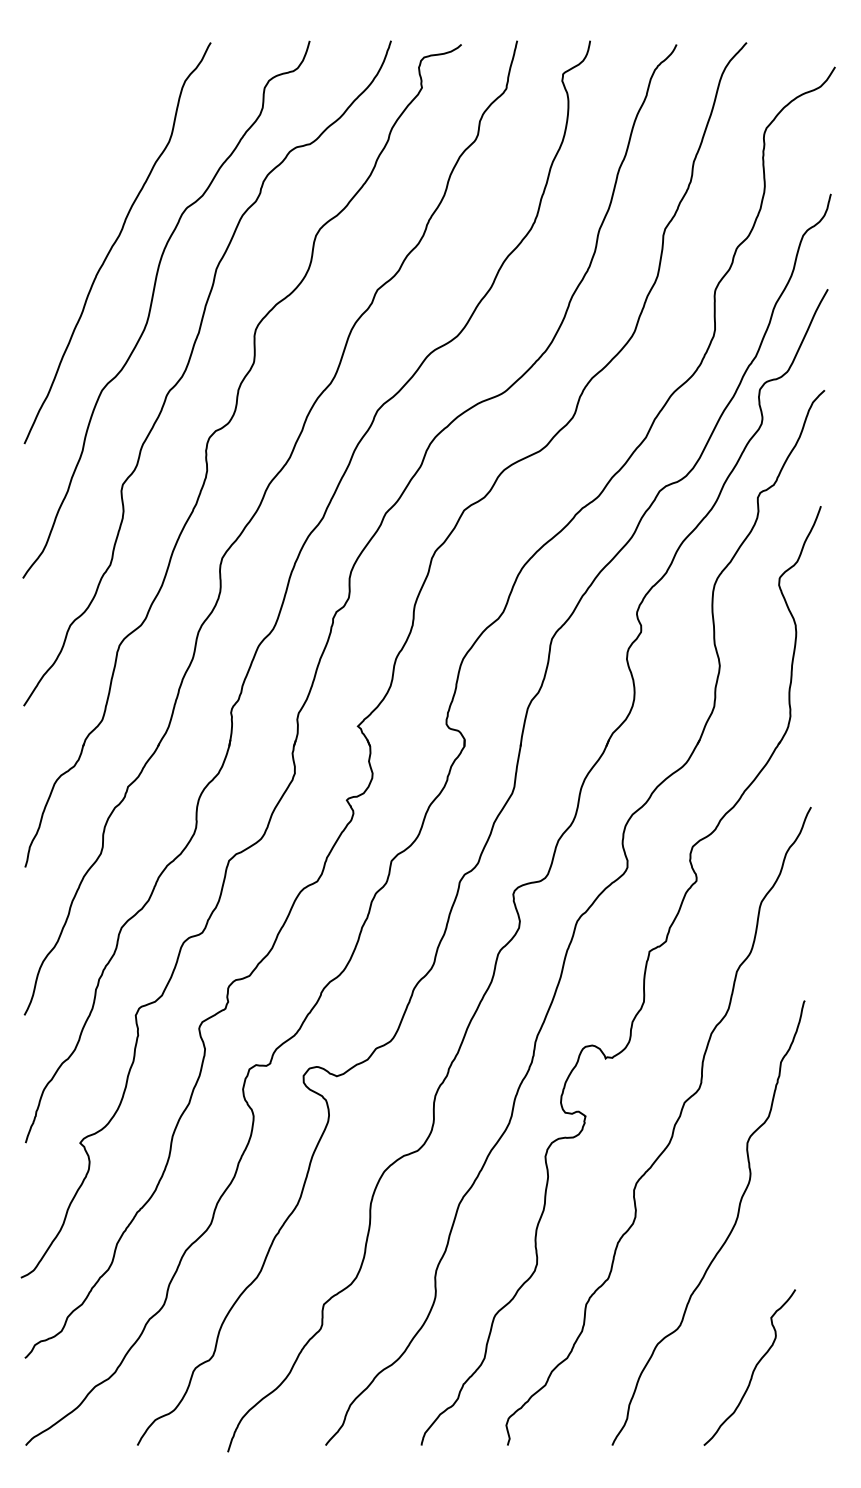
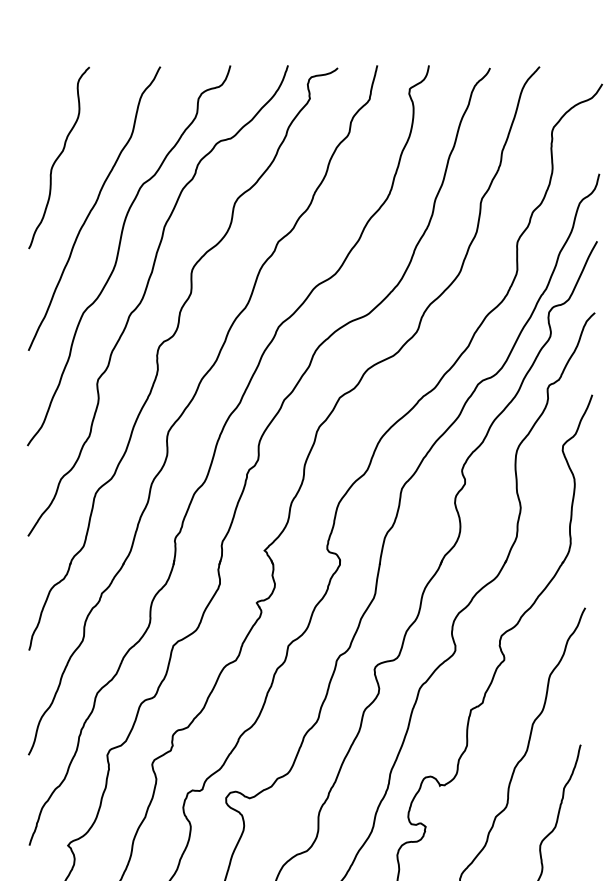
curve: (67, 170) -> (59, 157), added

